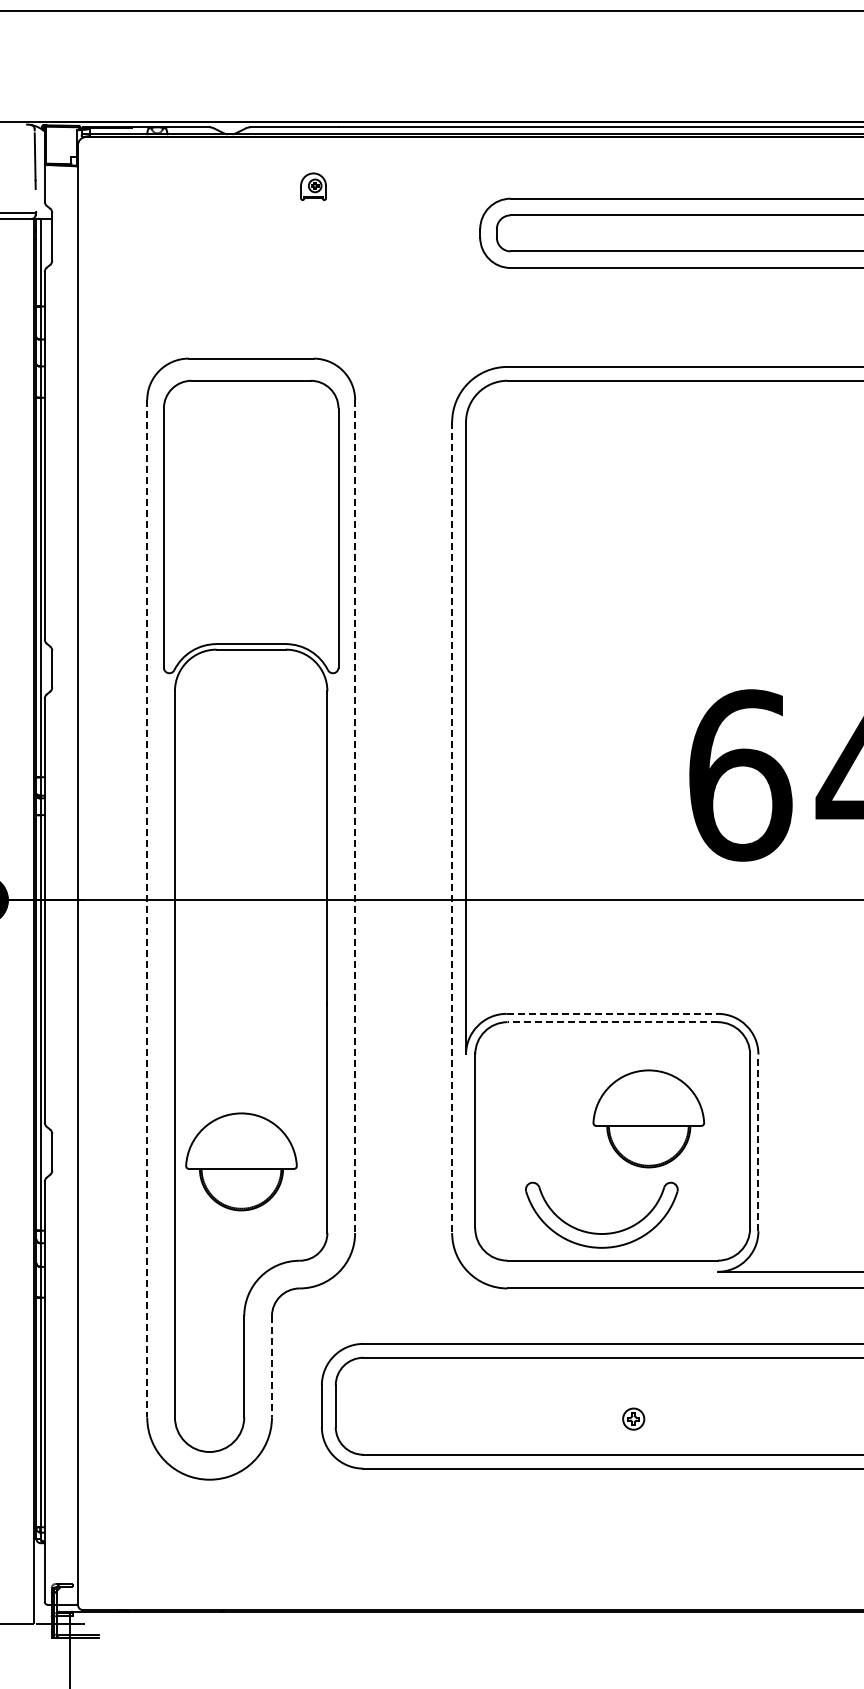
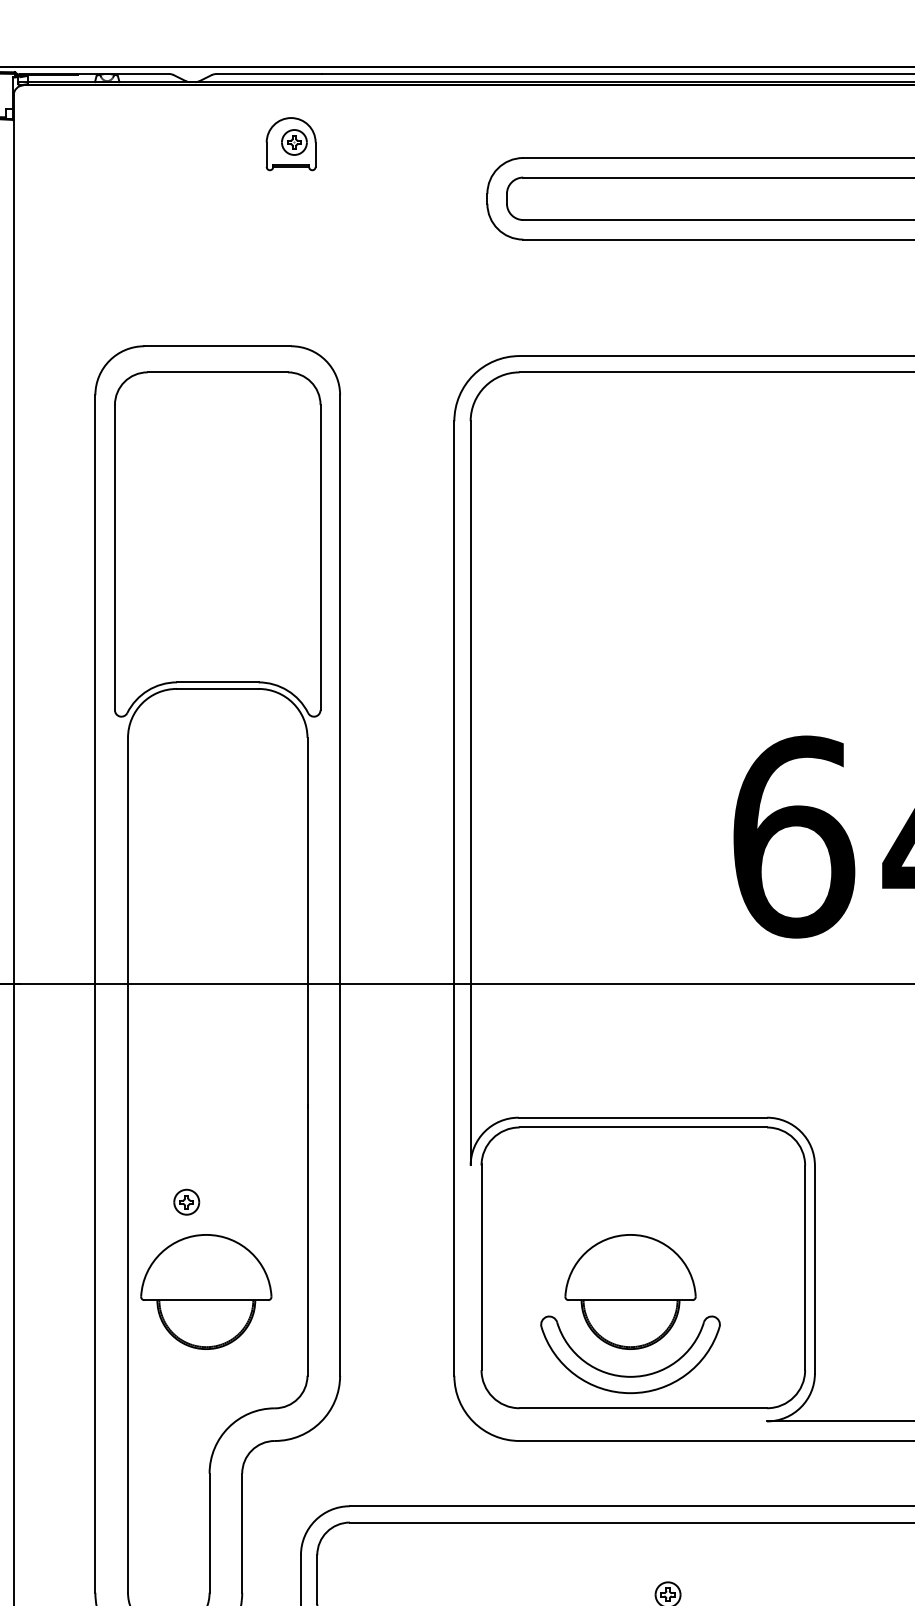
part: (313, 186) -> (291, 143), size x1.67
line: (355, 817) -> (340, 886), dashed -> solid
line: (452, 828) -> (454, 899), dashed -> solid
line: (147, 908) -> (95, 993), dashed -> solid
line: (612, 1013) -> (643, 1117), dashed -> solid
line: (612, 1022) -> (643, 1127), dashed -> solid
part: (224, 1085) -> (186, 1202), added
part: (648, 1118) -> (630, 1291), moved
line: (758, 1142) -> (815, 1269), dashed -> solid
line: (271, 1366) -> (241, 1532), dashed -> solid

